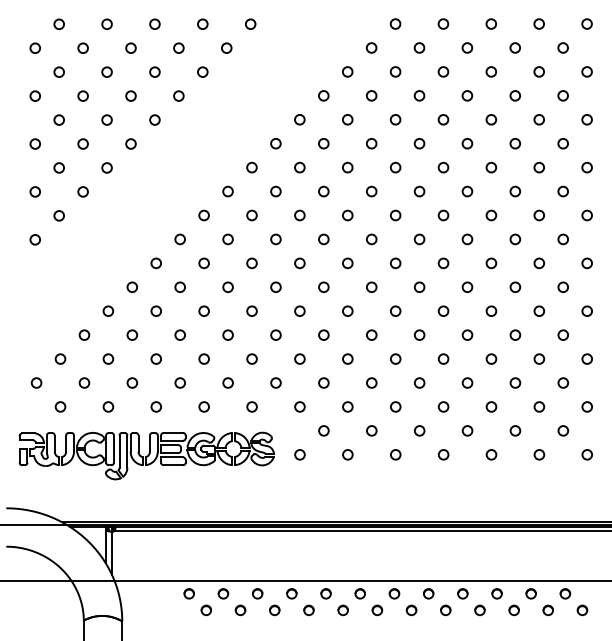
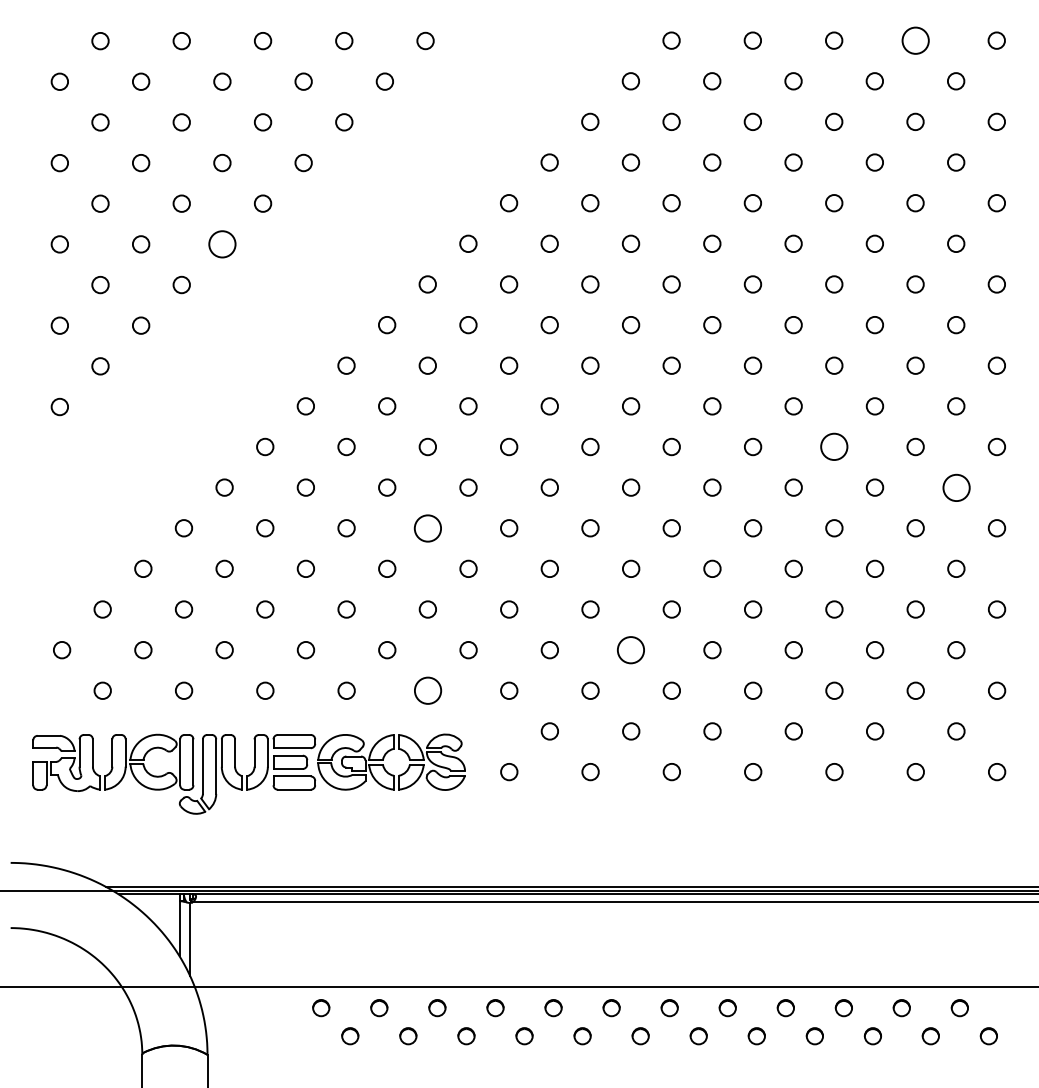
circle: (538, 23) -> (914, 39), size x1.6
circle: (130, 143) -> (221, 243), size x1.6
circle: (491, 263) -> (834, 447), size x1.6
circle: (562, 286) -> (955, 486), size x1.6
circle: (251, 310) -> (426, 527), size x1.6
circle: (371, 382) -> (630, 649), size x1.6
circle: (251, 406) -> (426, 690), size x1.6

